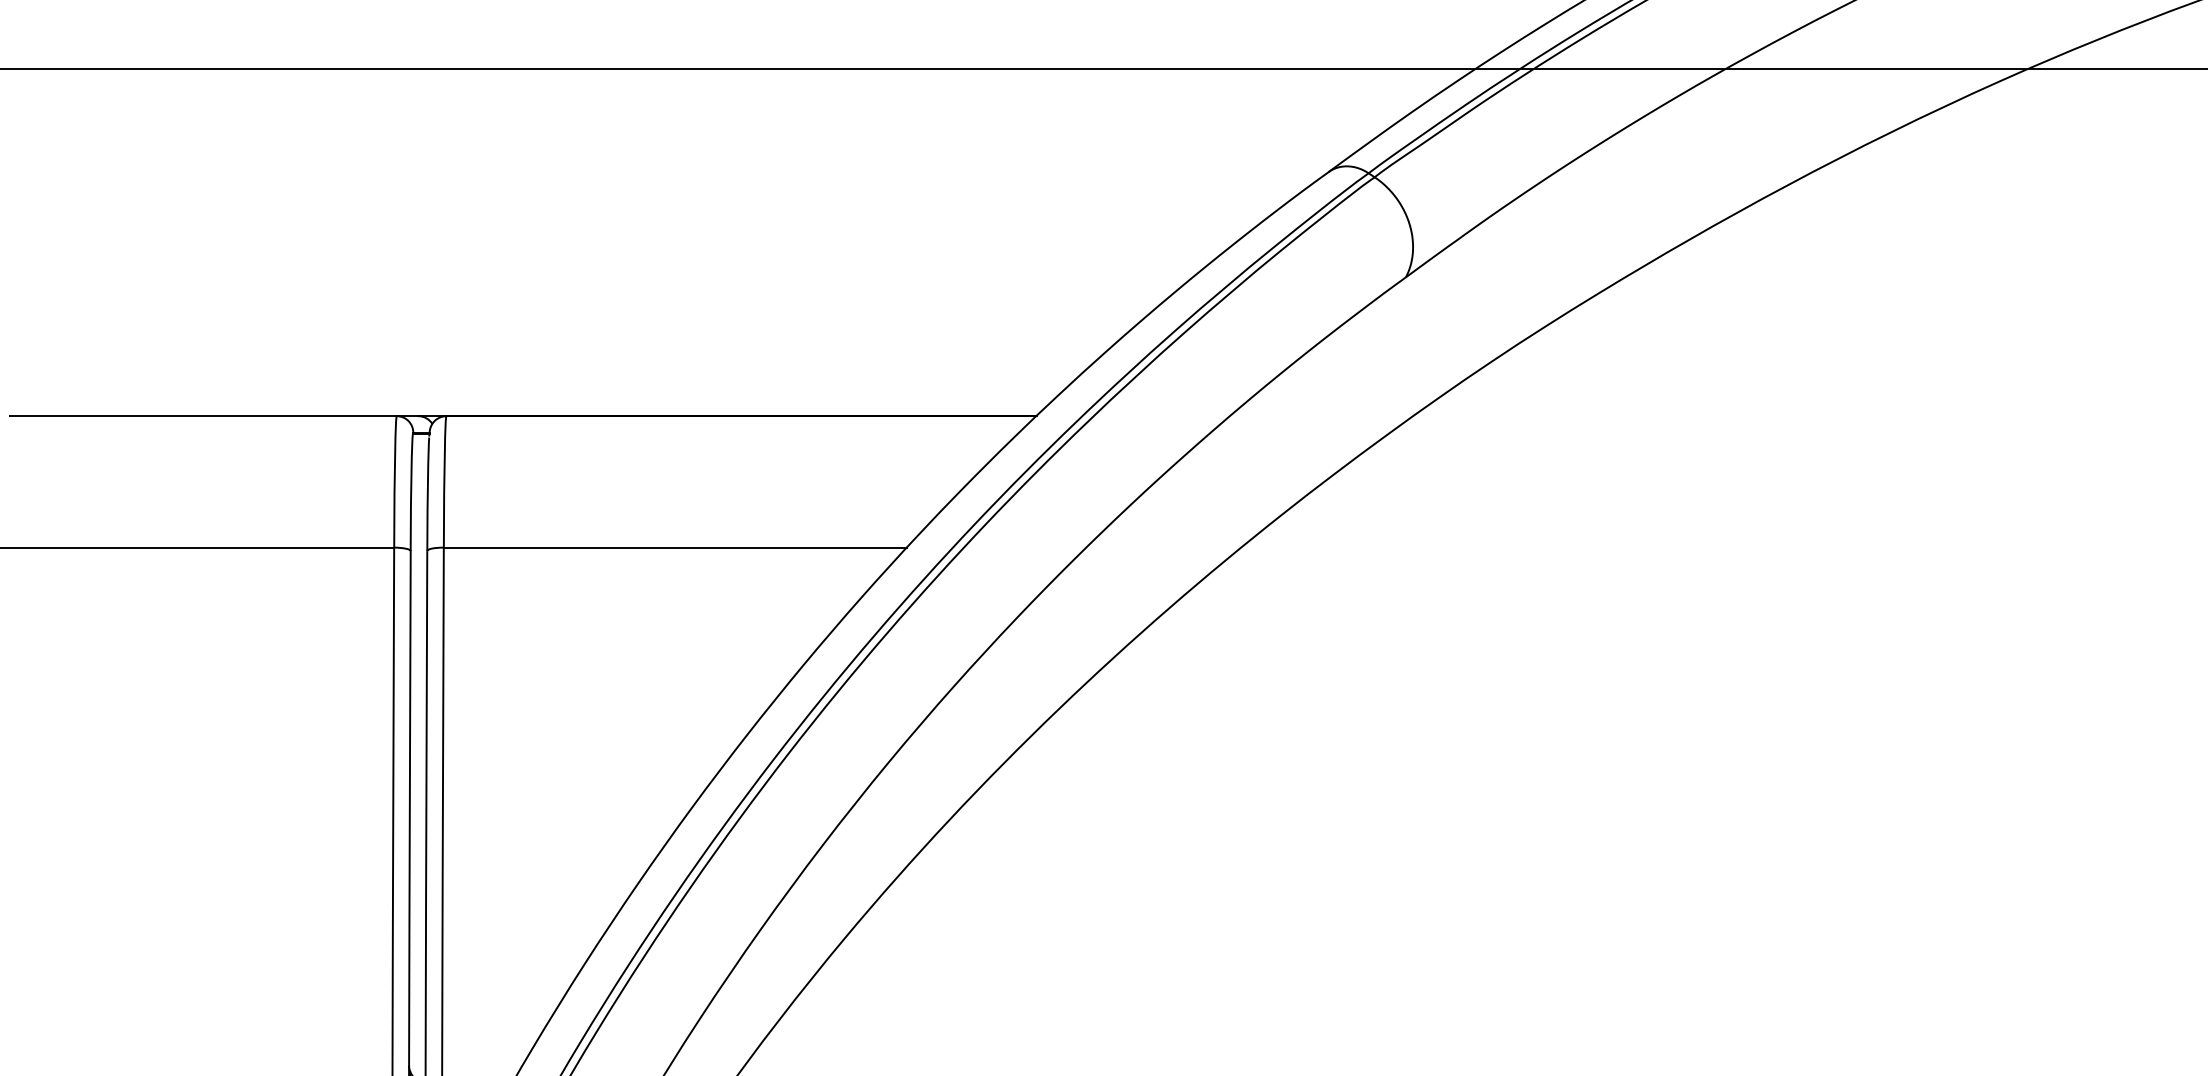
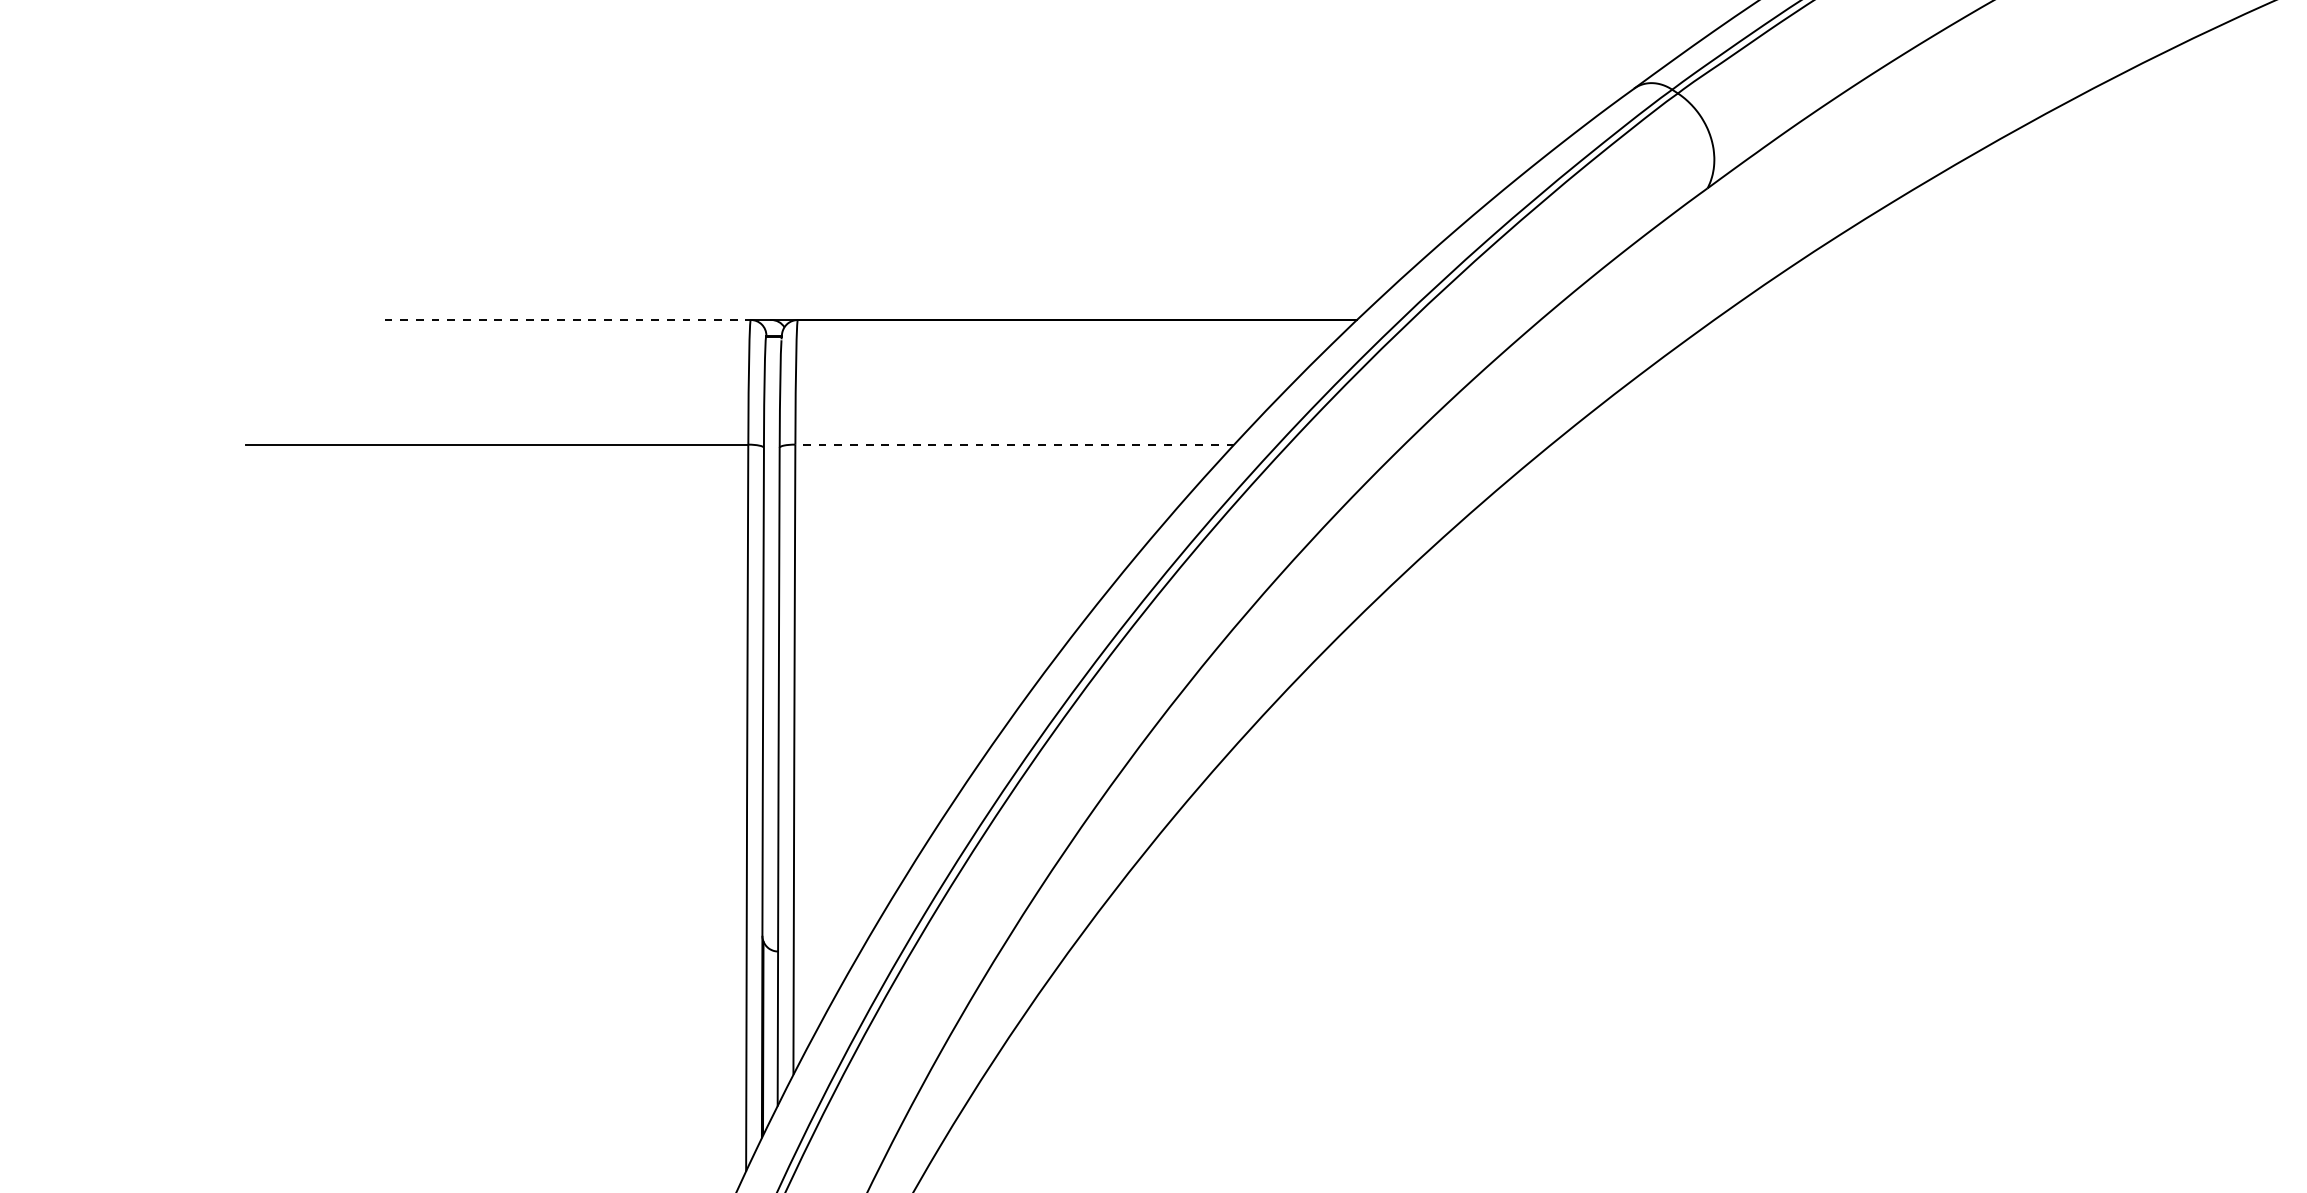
line: (204, 415) -> (568, 319), solid -> dashed
line: (674, 547) -> (1014, 444), solid -> dashed

